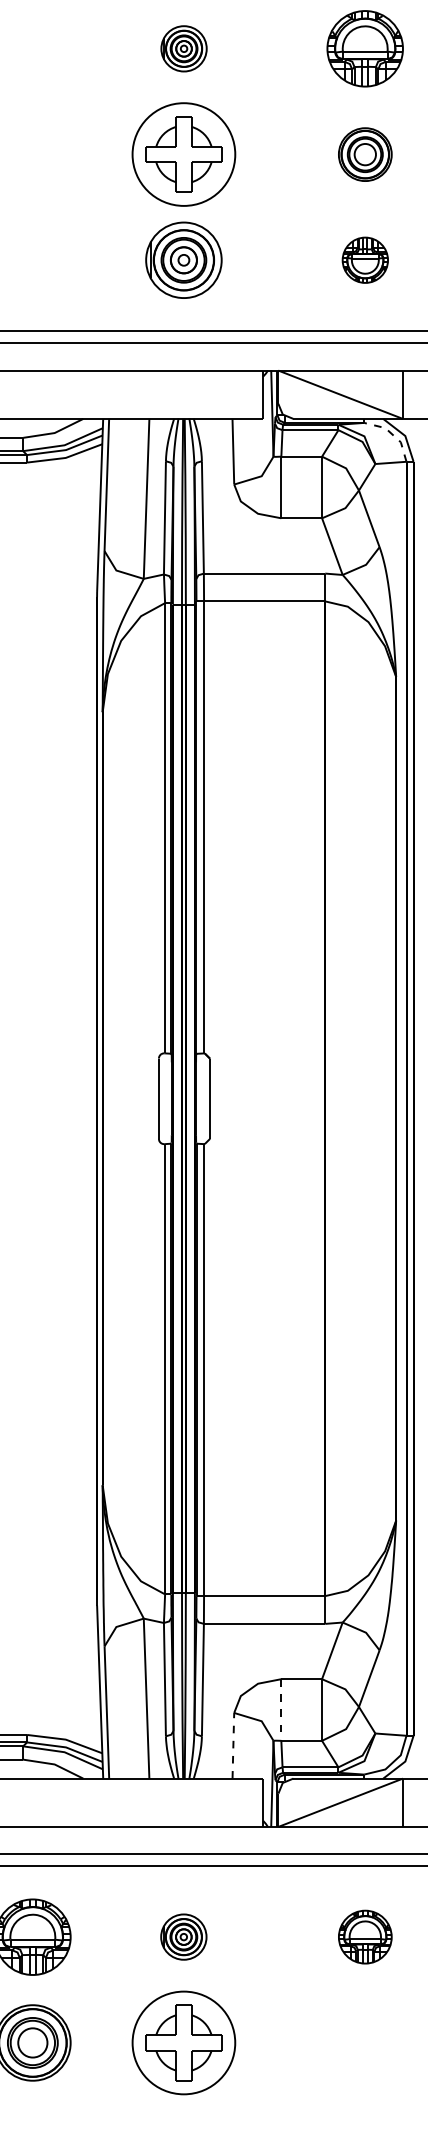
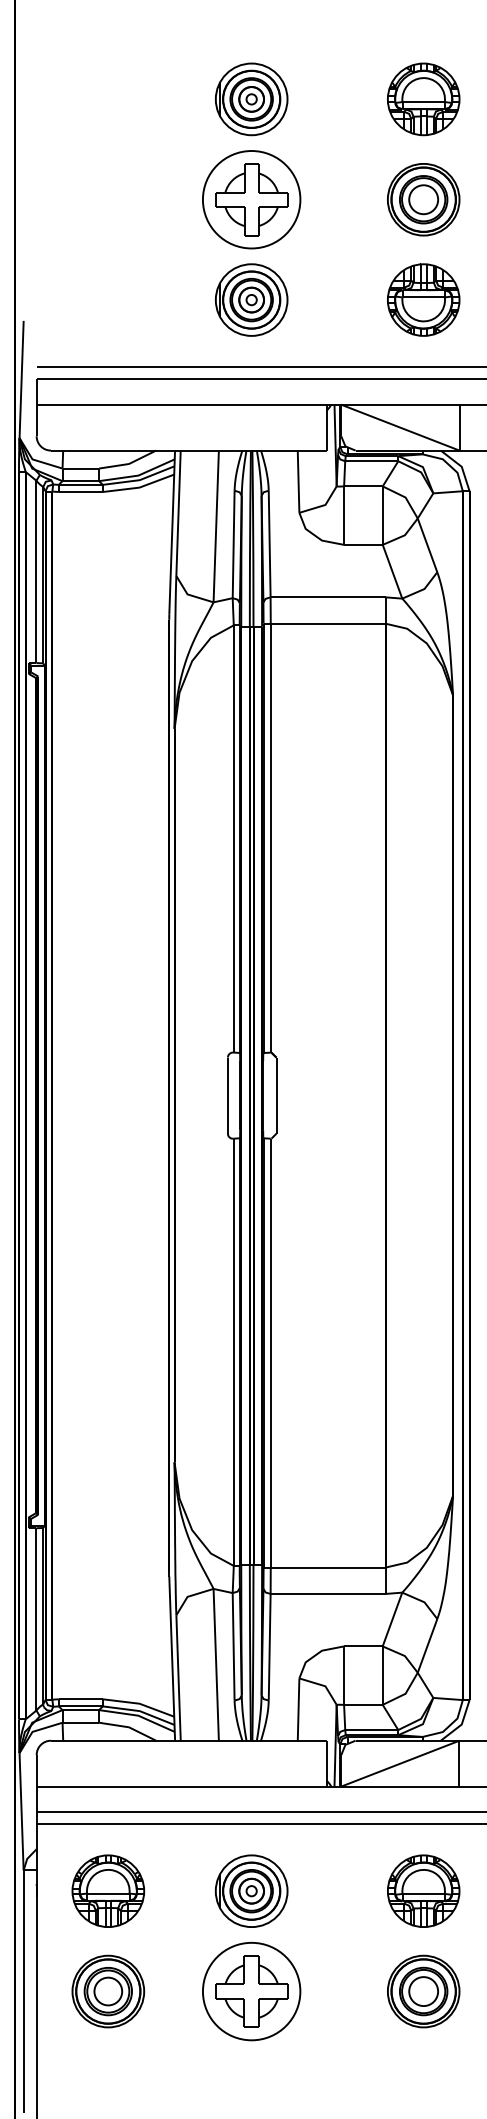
part: (183, 48) -> (251, 99), size x1.67
part: (365, 154) -> (423, 199), size x1.43
part: (365, 259) -> (423, 299), size x1.67
line: (392, 434) -> (449, 465), dashed -> solid
line: (281, 1710) -> (344, 1676), dashed -> solid
line: (233, 1745) -> (298, 1709), dashed -> solid
part: (183, 1936) -> (251, 1890), size x1.67
part: (365, 1936) -> (423, 1890), size x1.43
part: (365, 2042) -> (423, 1991), added

